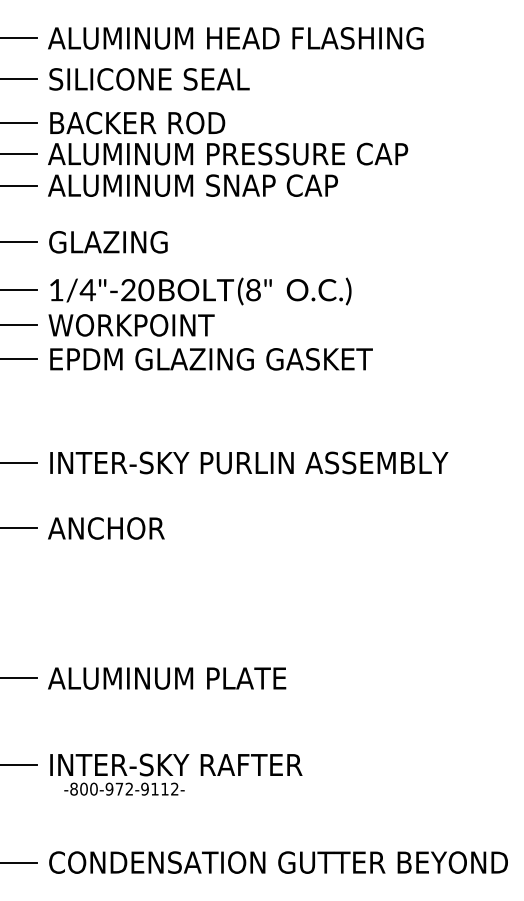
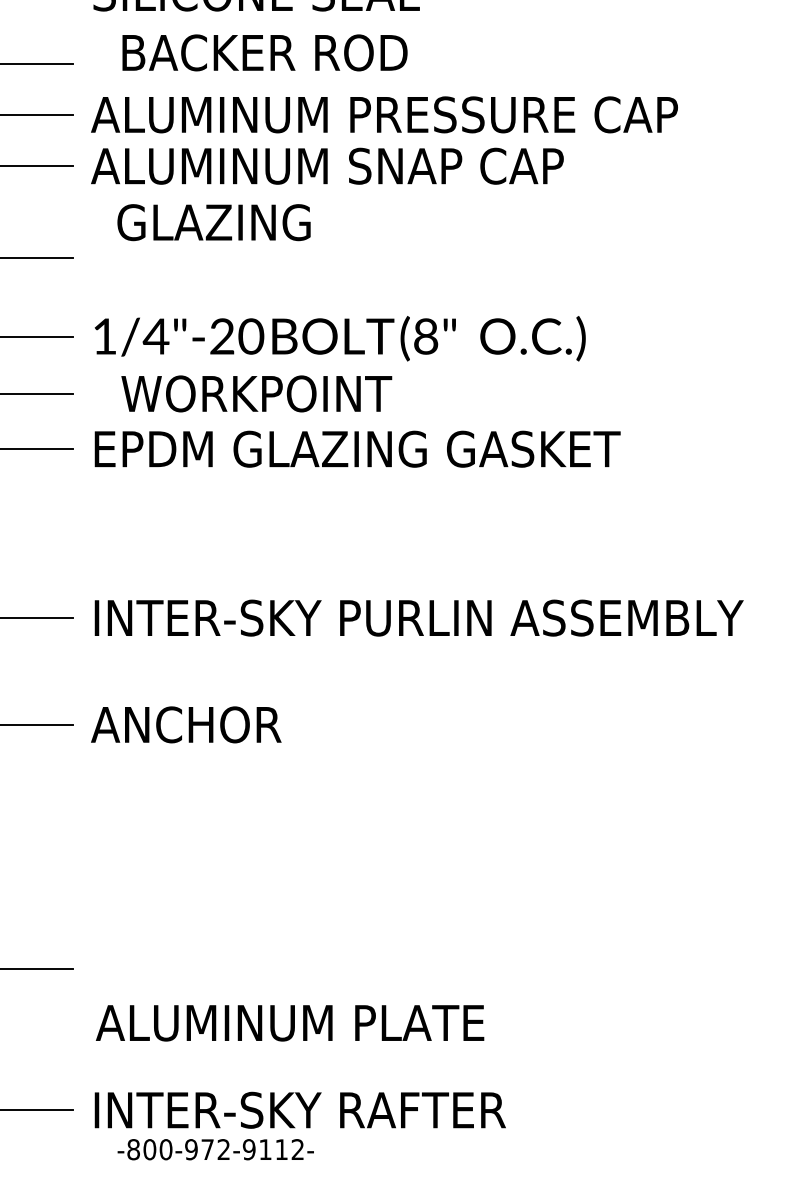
text: (137, 122) -> (264, 51), moved
text: (108, 242) -> (214, 223), moved
text: (131, 325) -> (256, 394), moved
text: (167, 678) -> (290, 1023), moved

